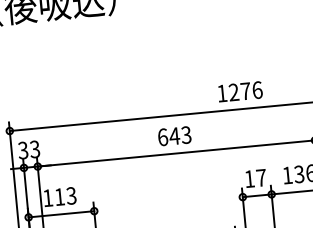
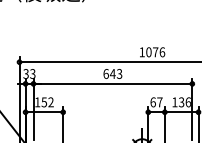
text: (233, 92) -> (148, 52), 1276 -> 1076
text: (248, 179) -> (152, 102), 17 -> 67
text: (65, 196) -> (47, 102), 113 -> 152

